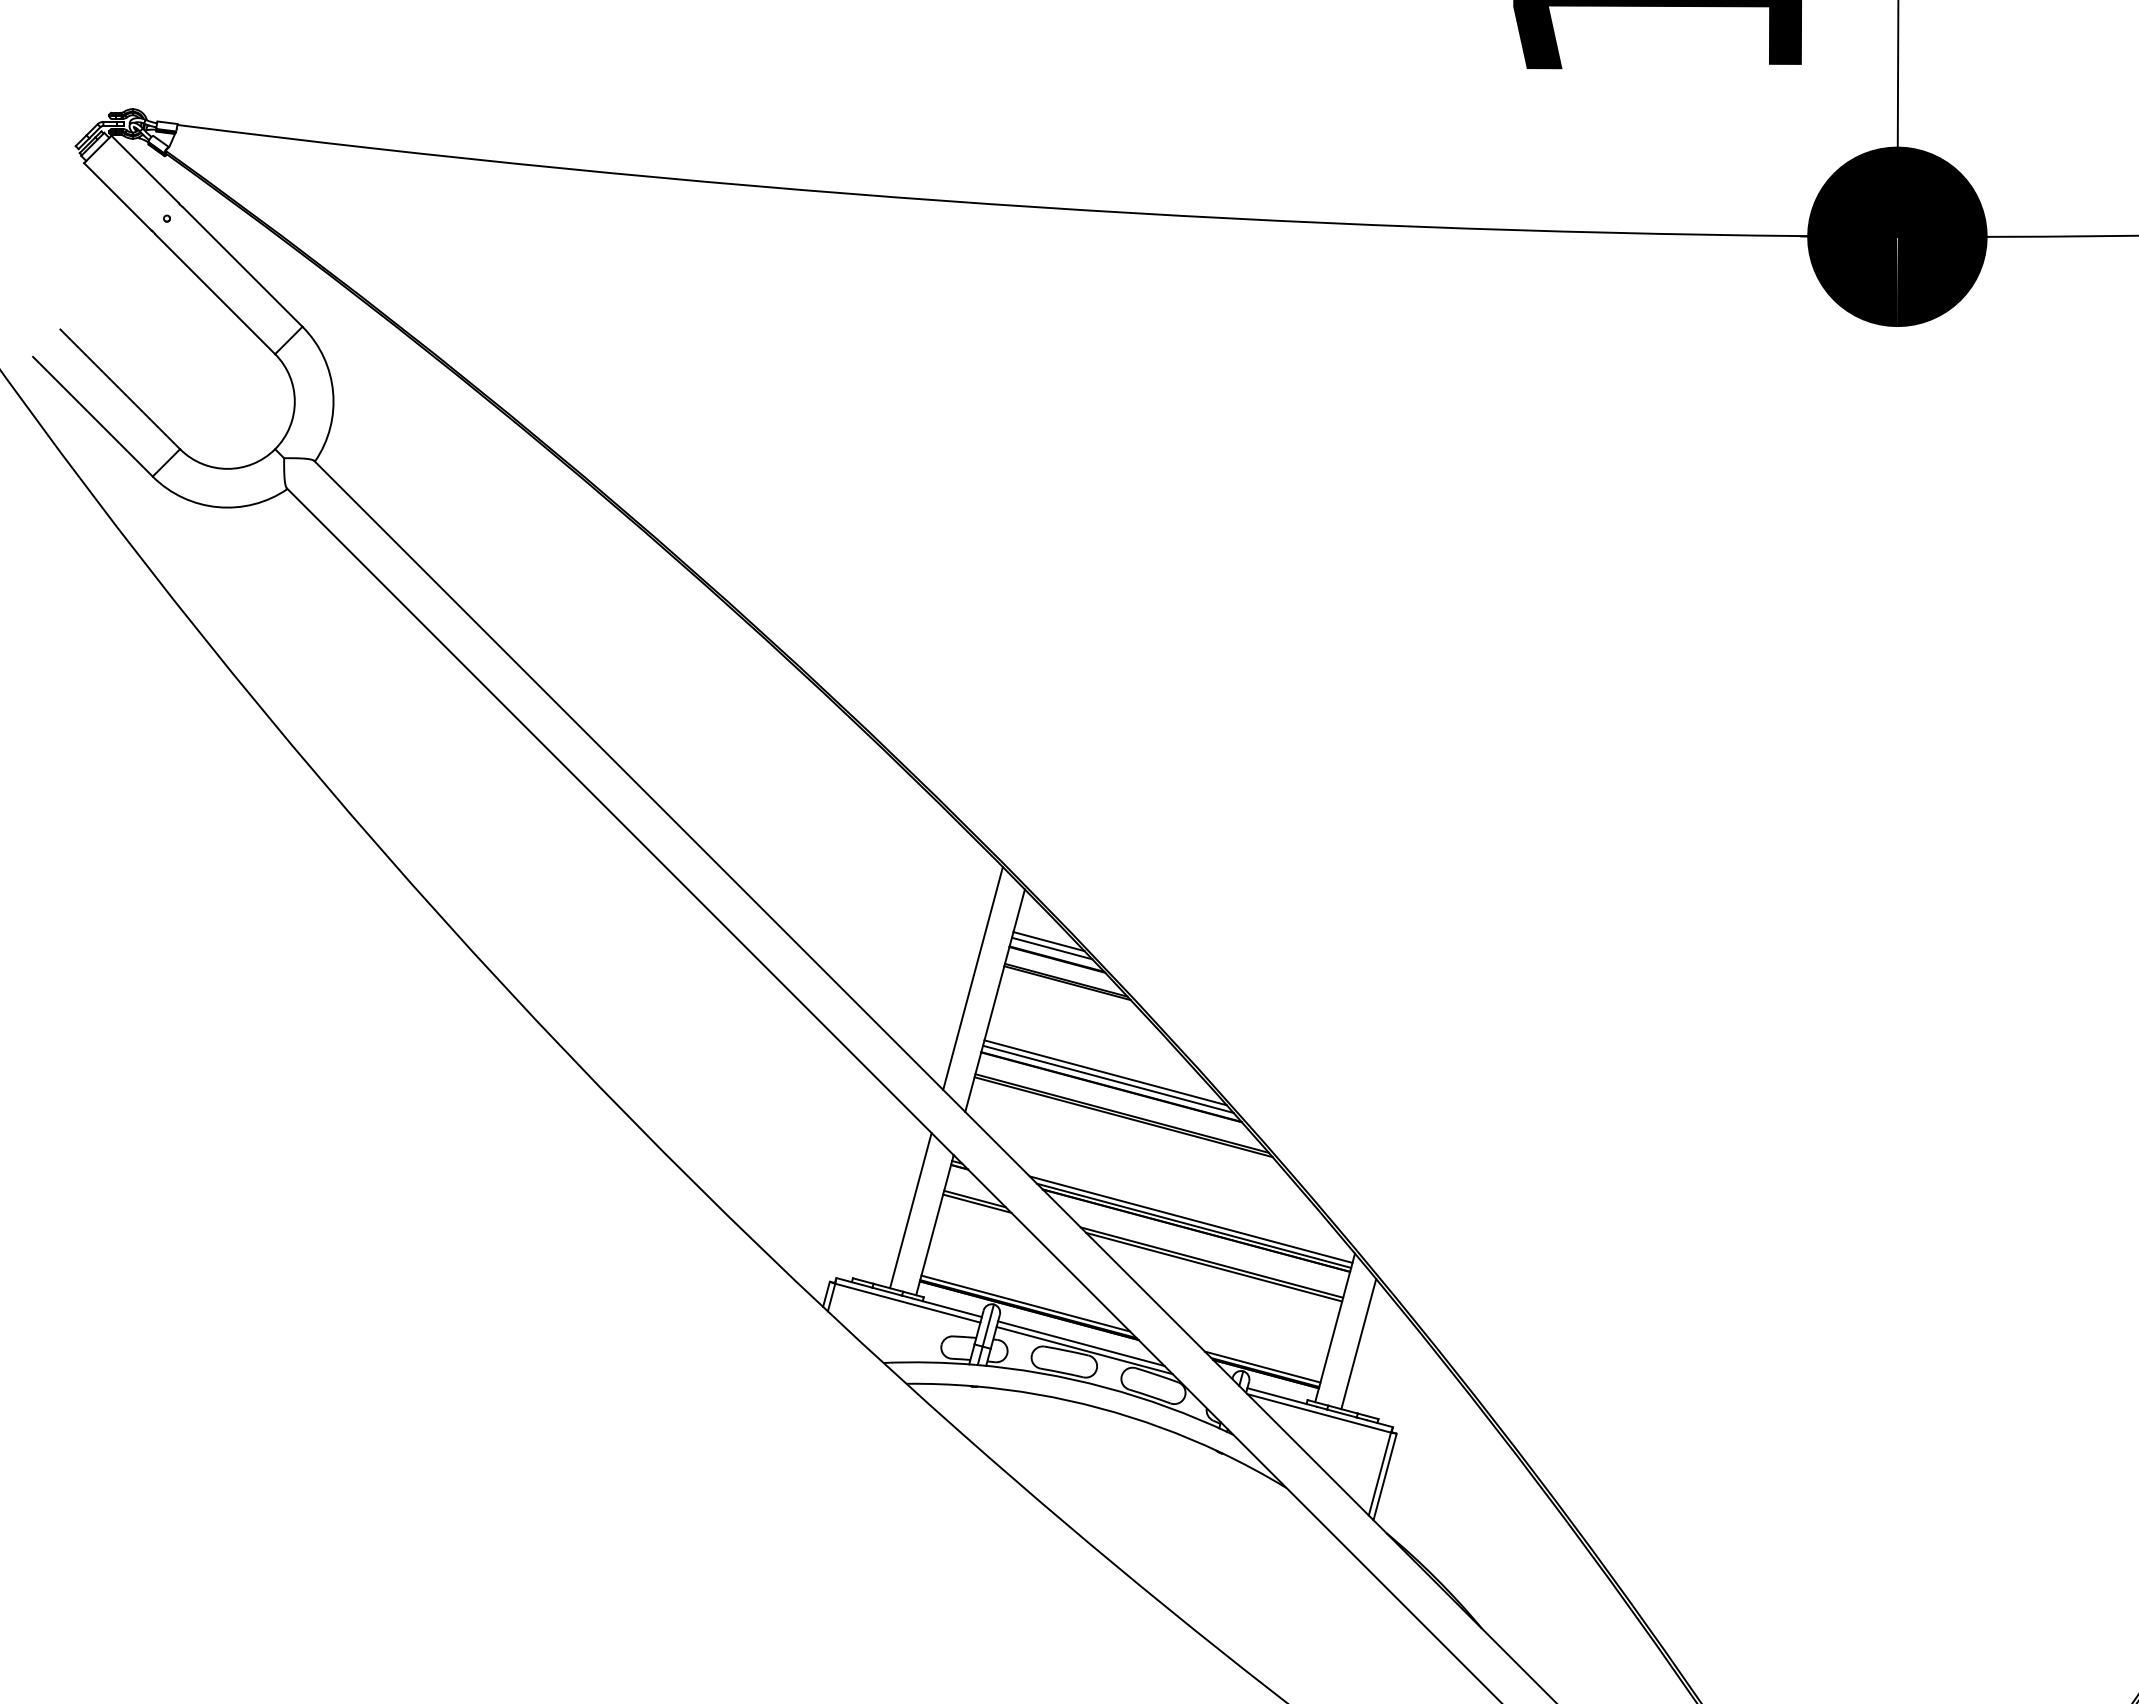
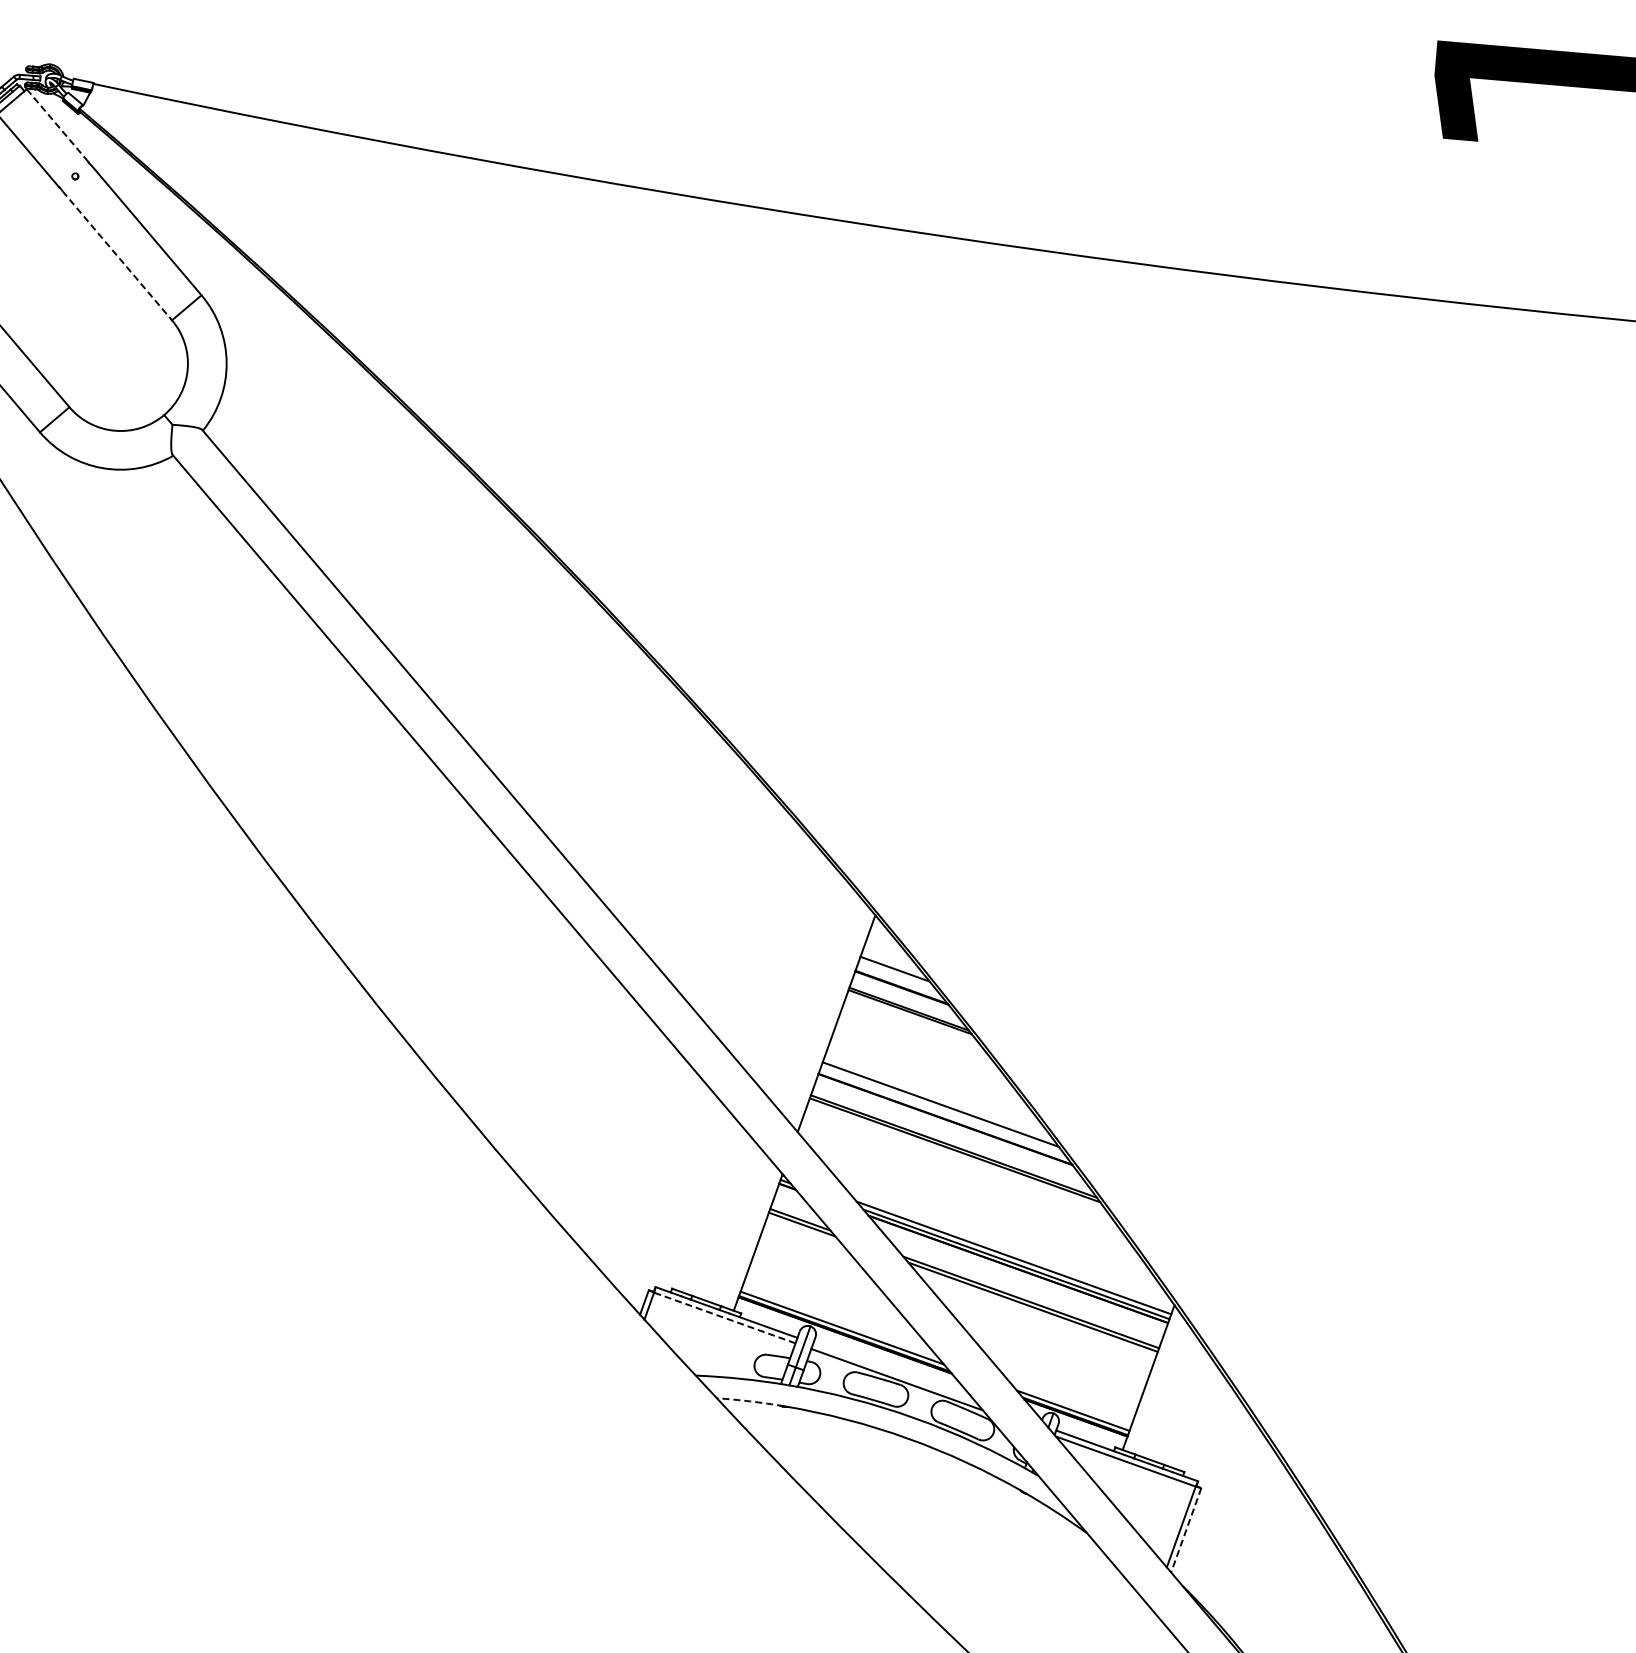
line: (145, 169) -> (57, 125), solid -> dashed
line: (215, 294) -> (117, 255), solid -> dashed
line: (1051, 948) -> (897, 976), removed
line: (972, 978) -> (815, 999), removed
line: (1108, 1078) -> (943, 1110), removed
line: (910, 1210) -> (735, 1225), removed
line: (907, 1303) -> (724, 1318), solid -> dashed
line: (1081, 1343) -> (894, 1372), removed
line: (1358, 1344) -> (1170, 1396), removed
arc: (940, 1384) -> (750, 1401), solid -> dashed
line: (1385, 1476) -> (1186, 1529), solid -> dashed

